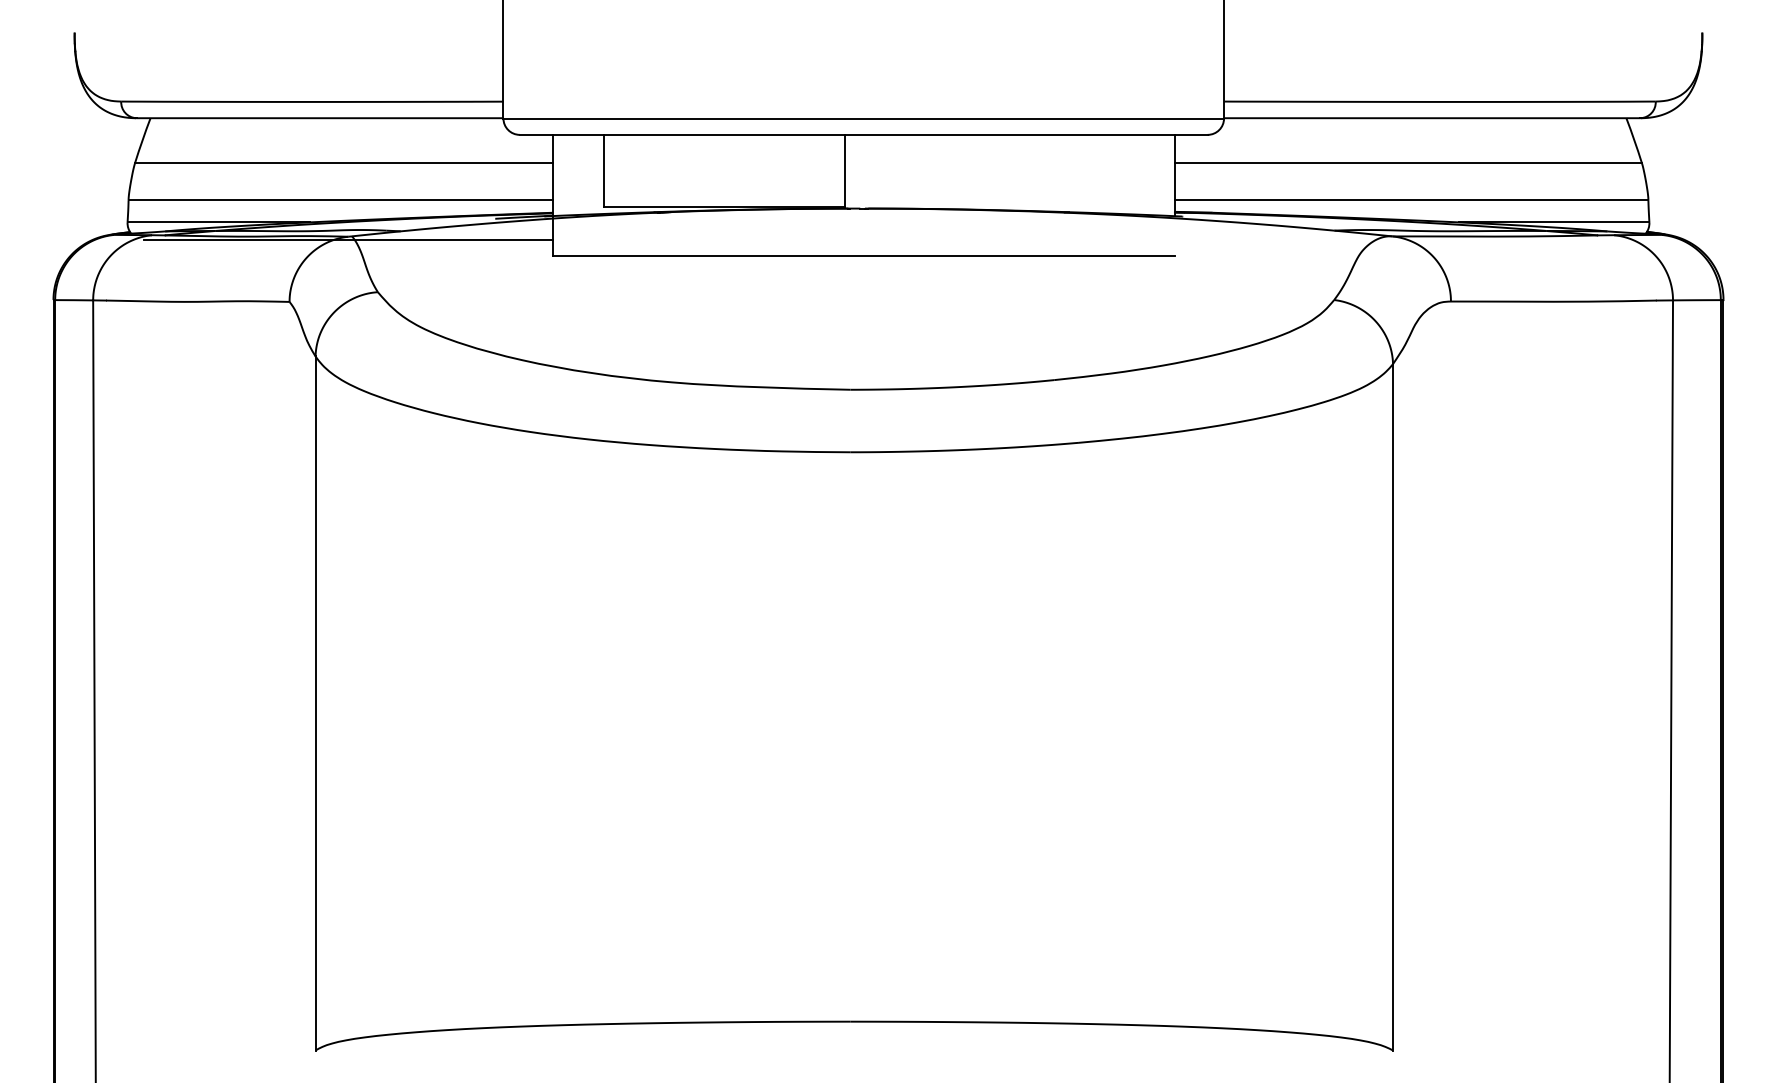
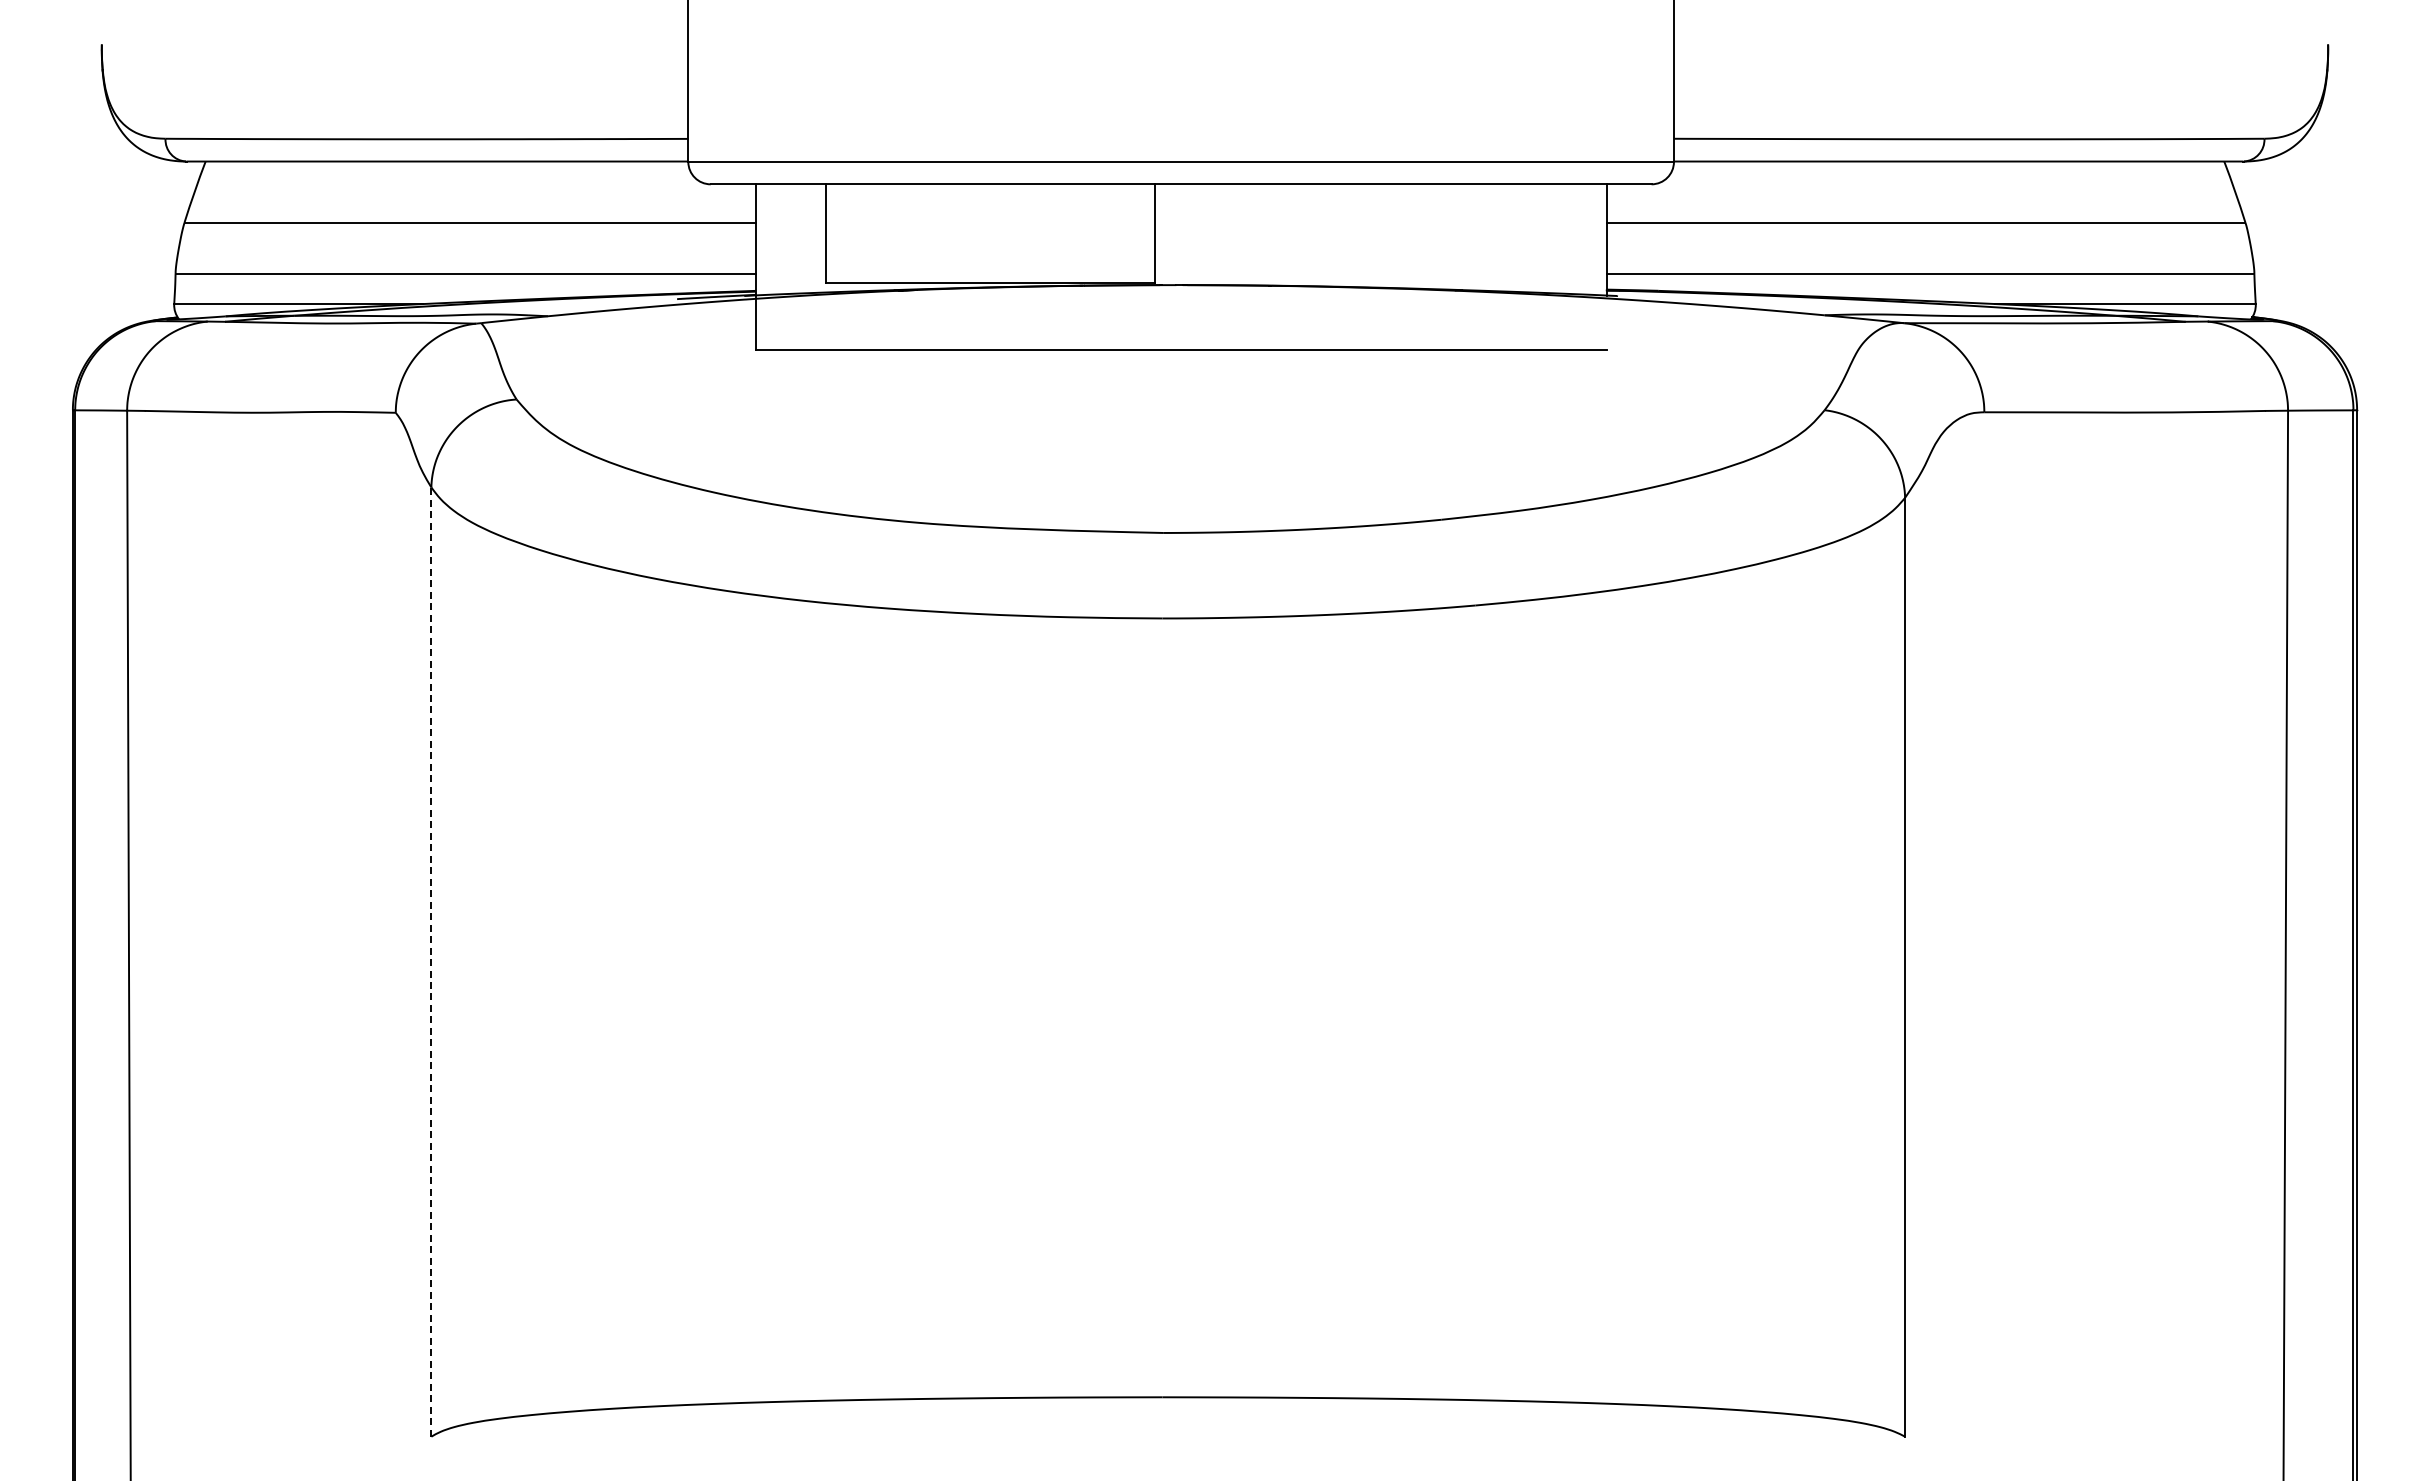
line: (347, 239) -> (475, 327), removed
line: (315, 703) -> (431, 962), solid -> dashed

